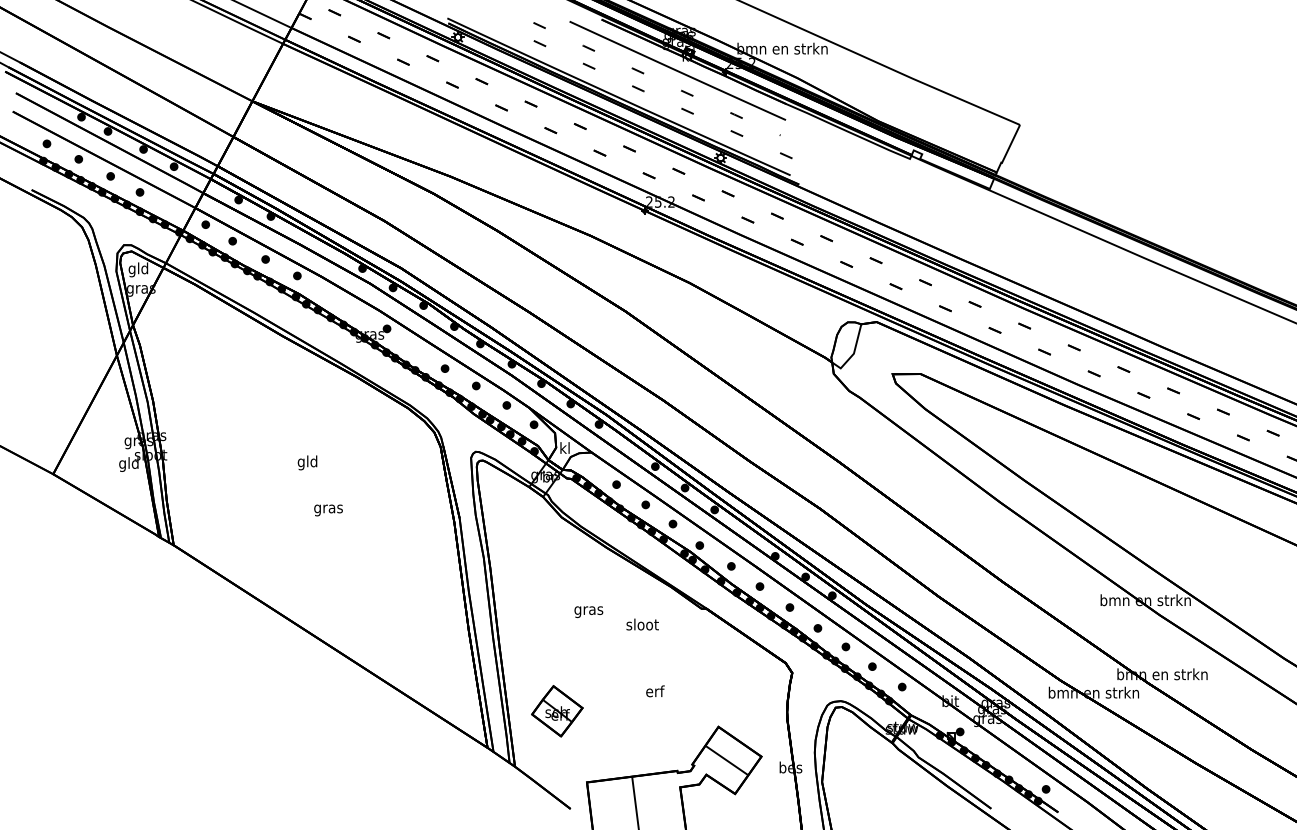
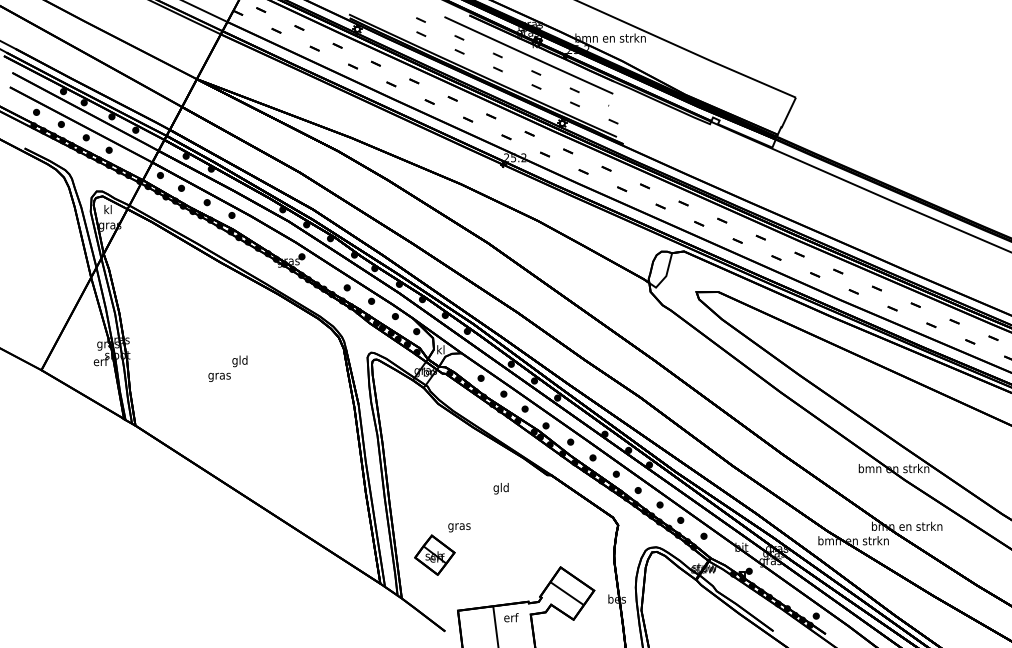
text: (138, 269) -> (107, 210), gld -> kl
text: (128, 464) -> (100, 362), gld -> erf
text: (328, 510) -> (219, 377), moved
text: (588, 612) -> (459, 528), moved
text: (642, 625) -> (501, 488), sloot -> gld
text: (655, 691) -> (511, 617), moved

